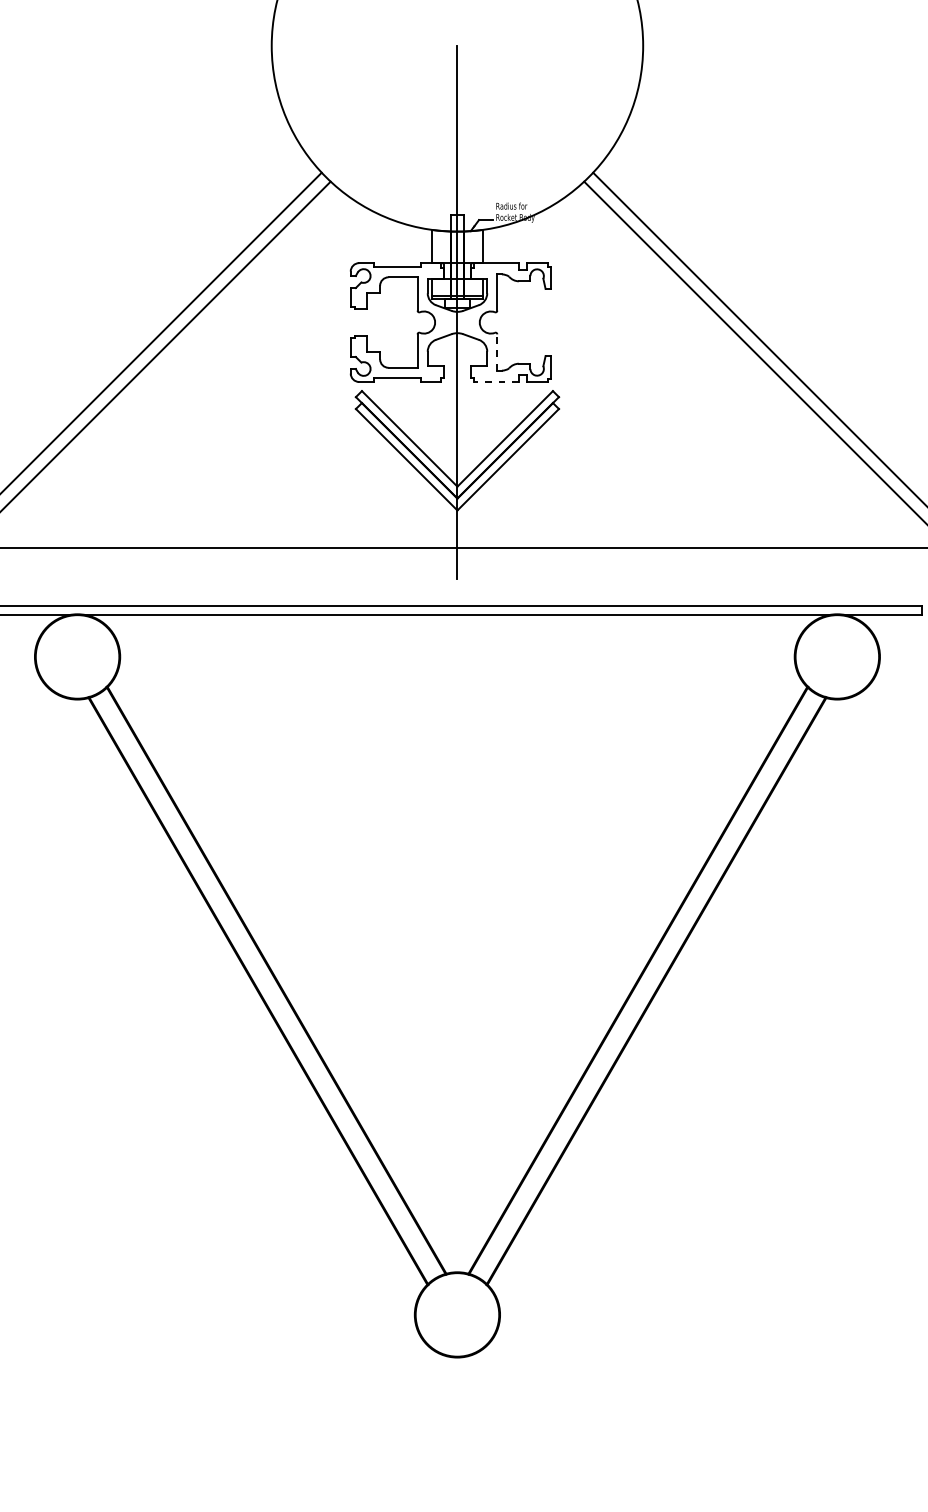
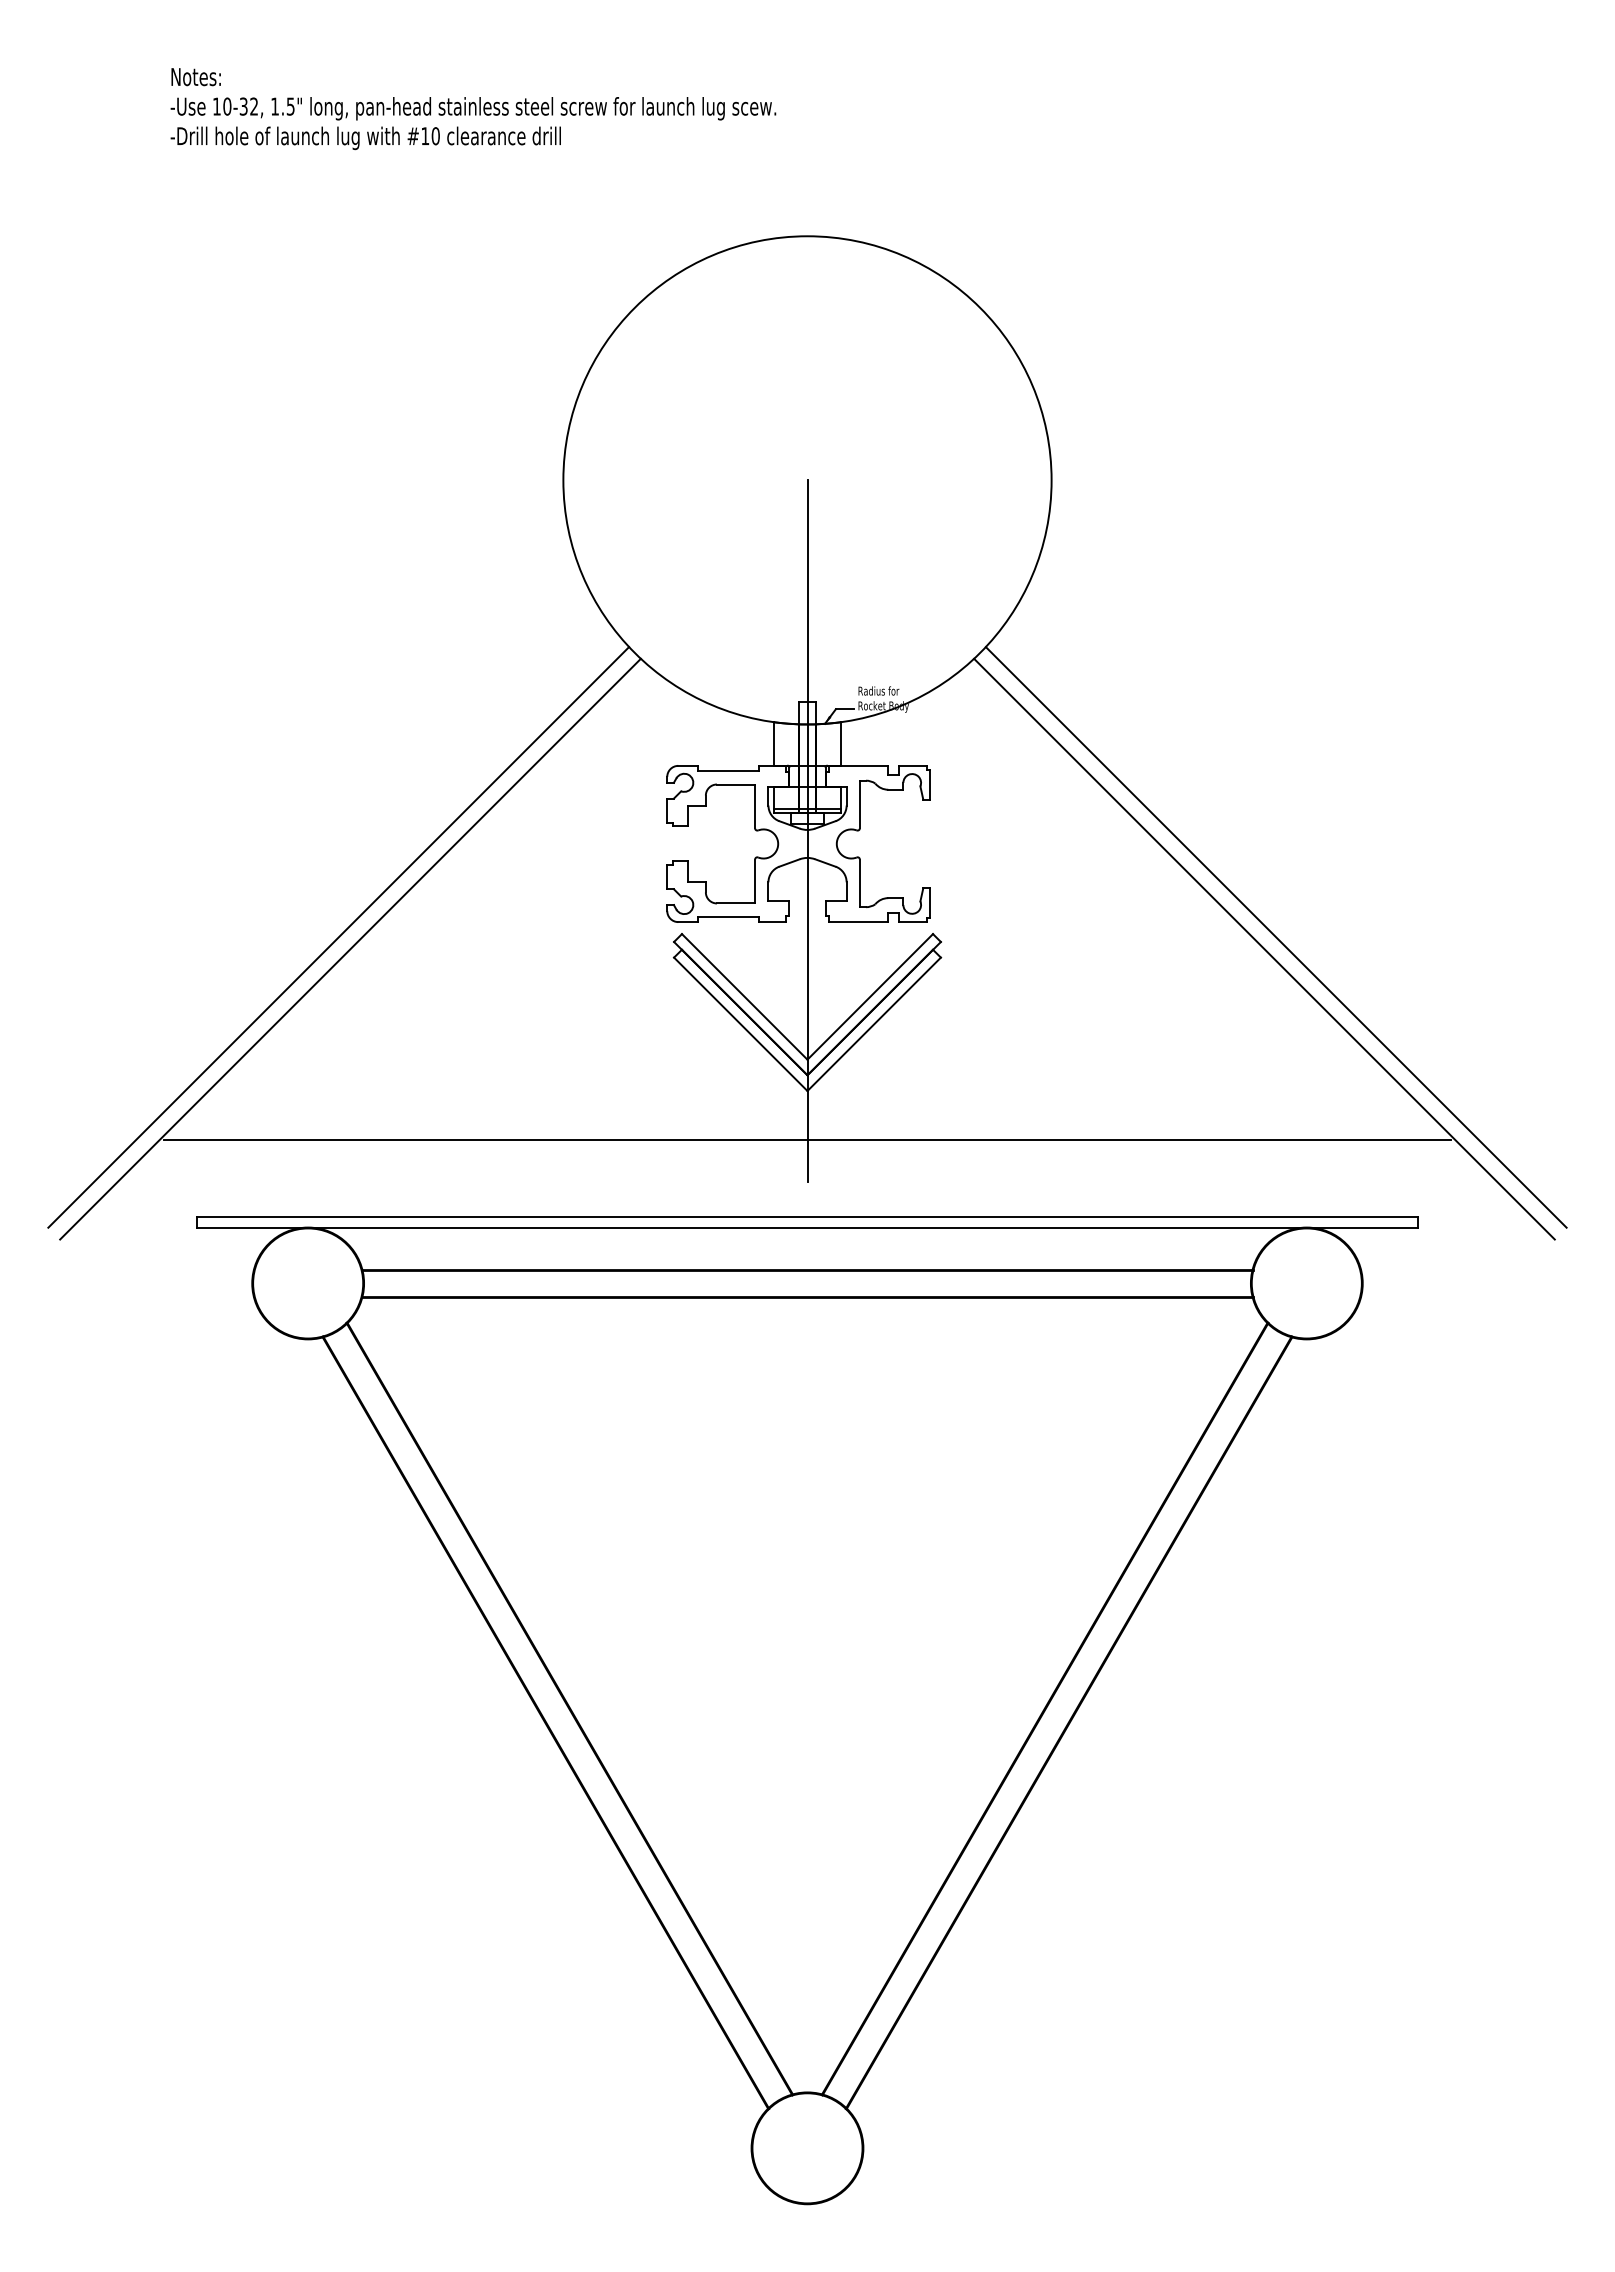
line: (497, 352) -> (859, 883), dashed -> solid
line: (496, 382) -> (858, 922), dashed -> solid
line: (457, 646) -> (807, 1269), added
line: (457, 667) -> (807, 1297), added

